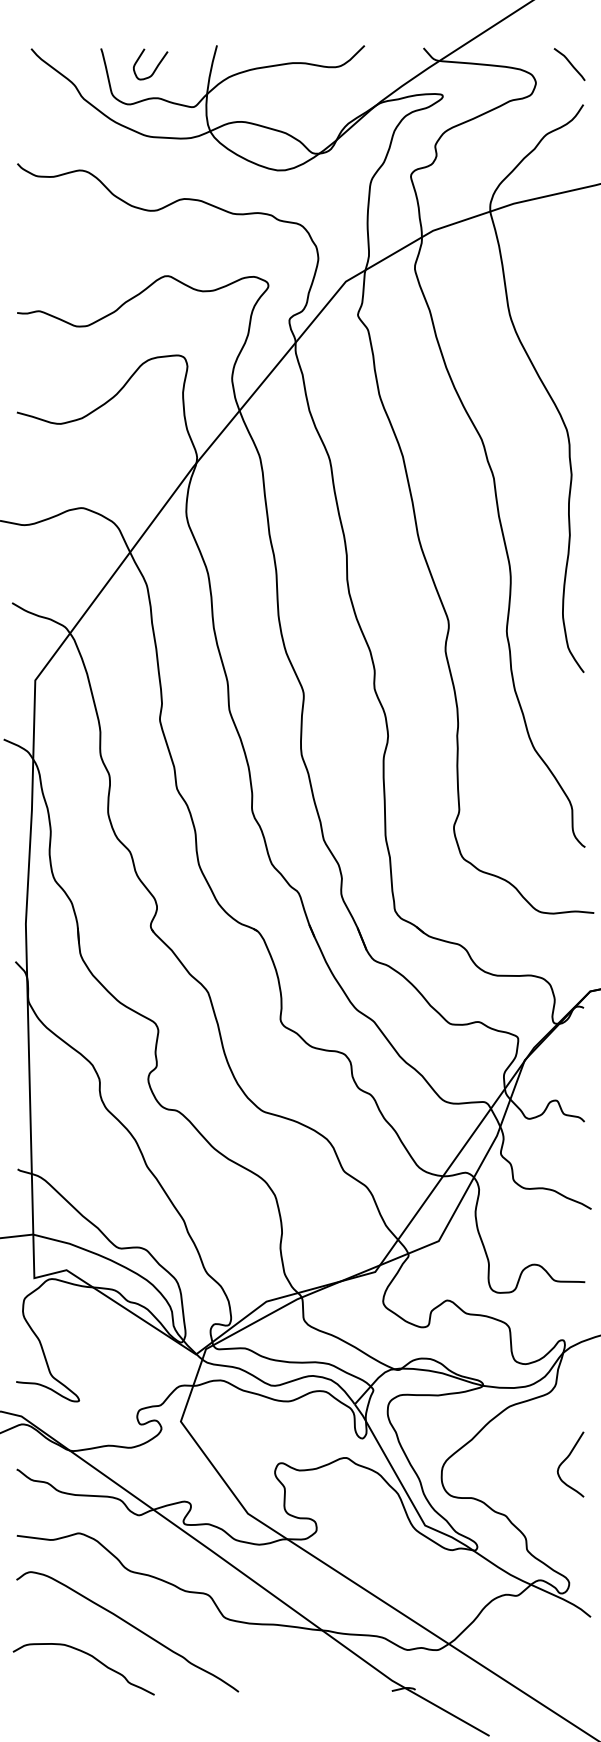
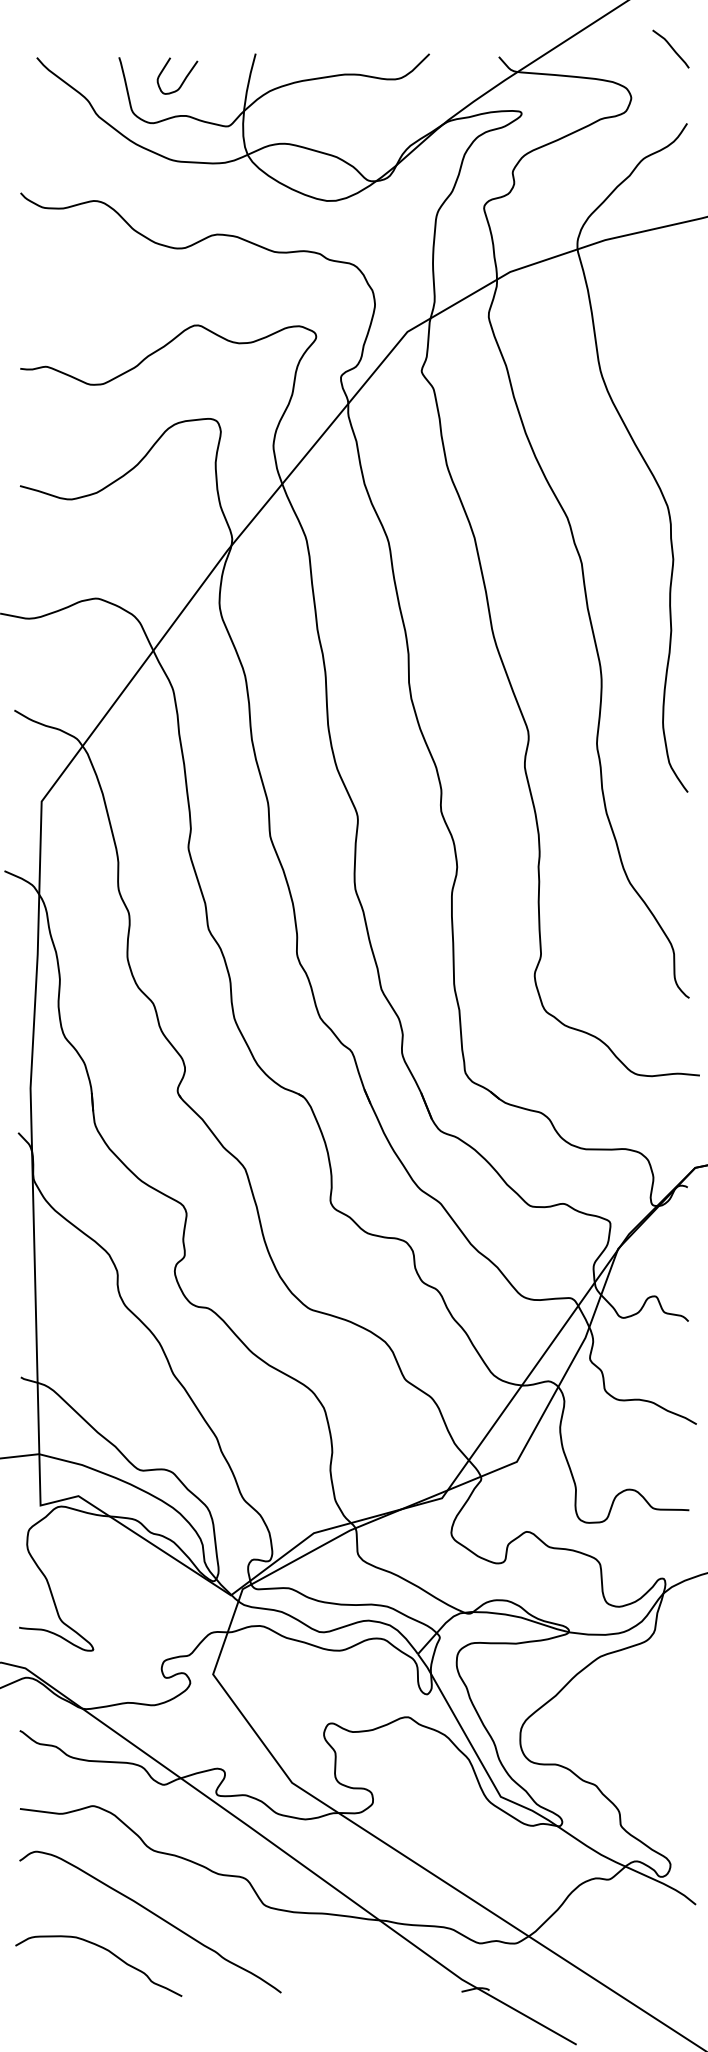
curve: (569, 63) -> (670, 47), moved
curve: (566, 1459) -> (667, 1719), removed

